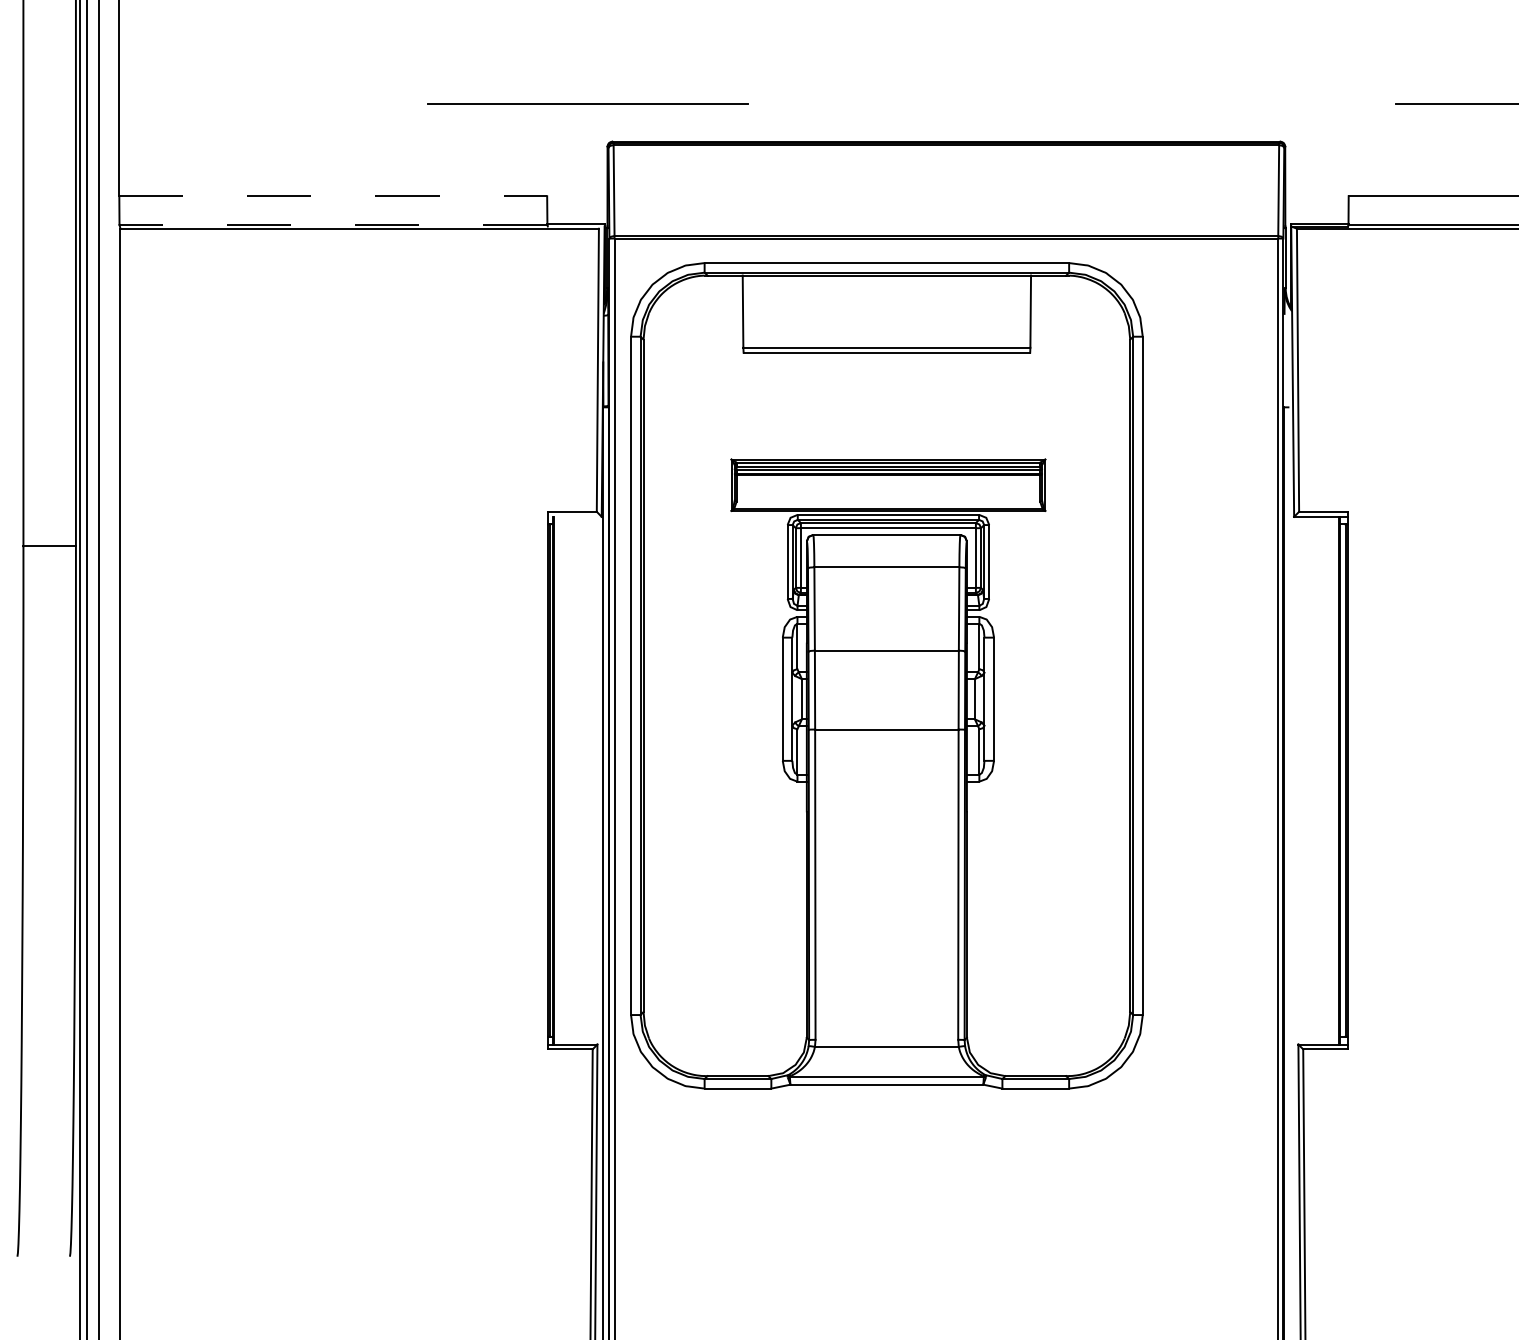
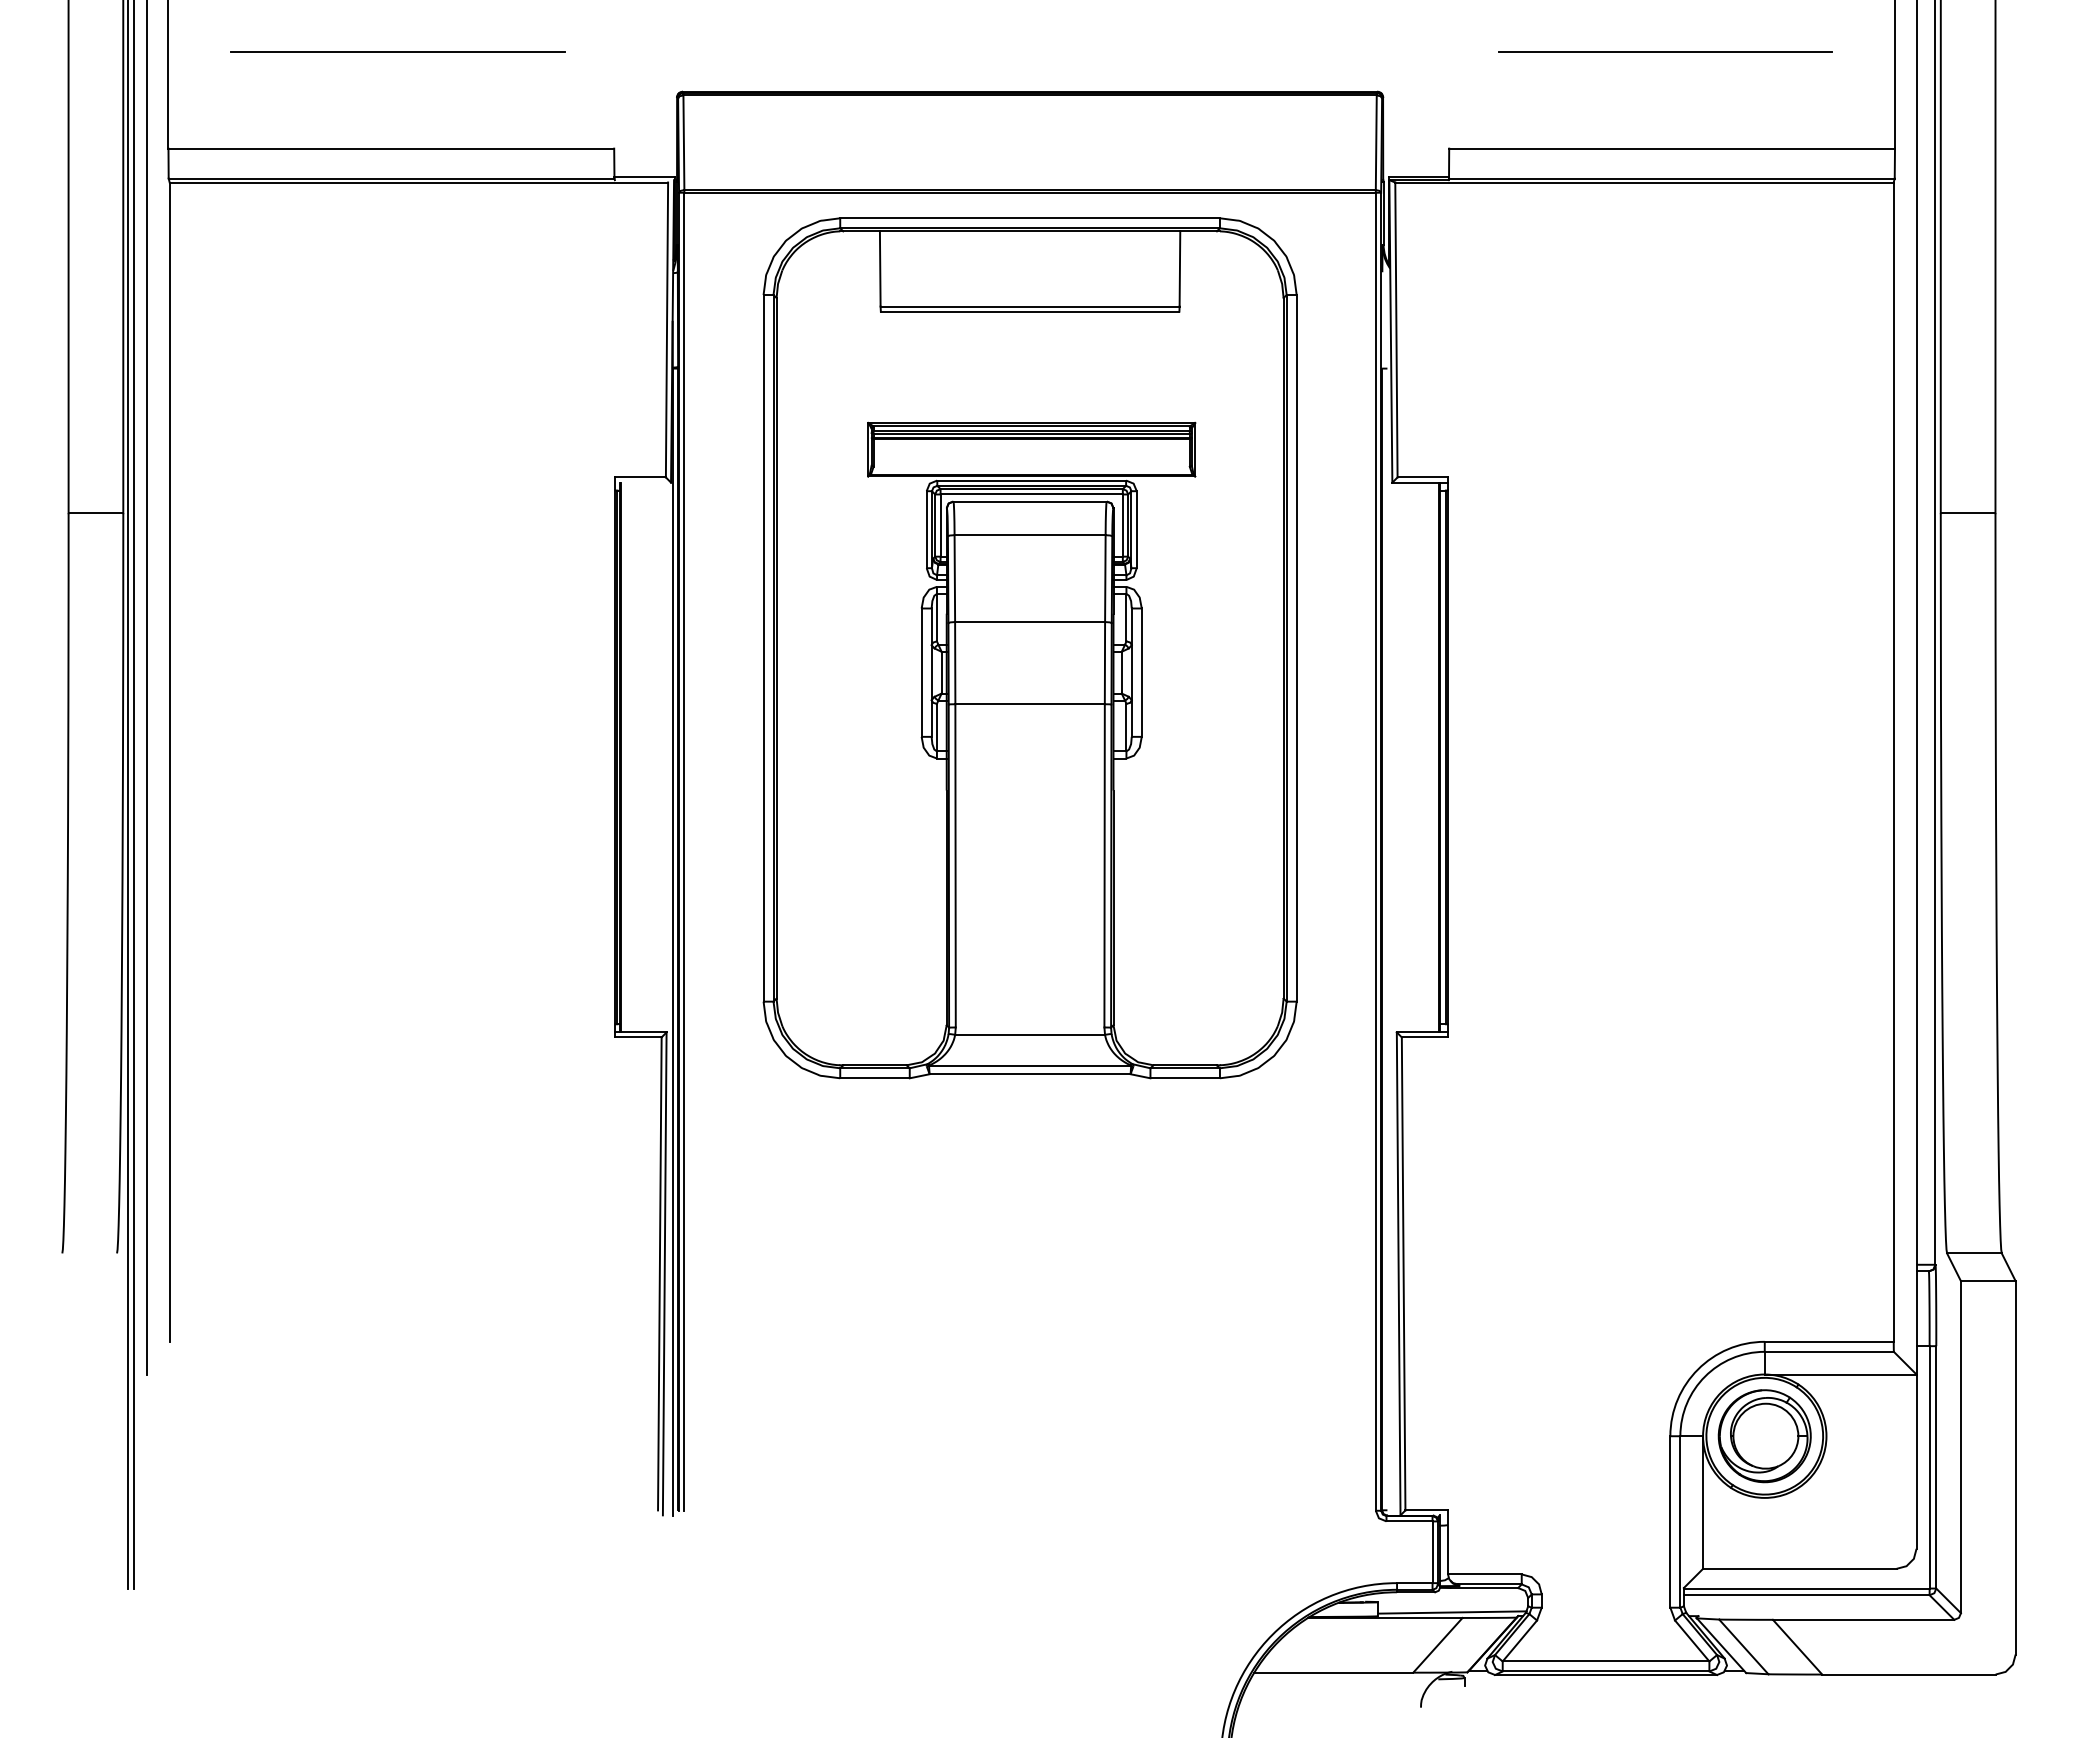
line: (587, 102) -> (397, 51), moved
line: (333, 196) -> (391, 148), dashed -> solid
line: (333, 224) -> (391, 178), dashed -> solid
part: (886, 676) -> (1029, 648), moved

